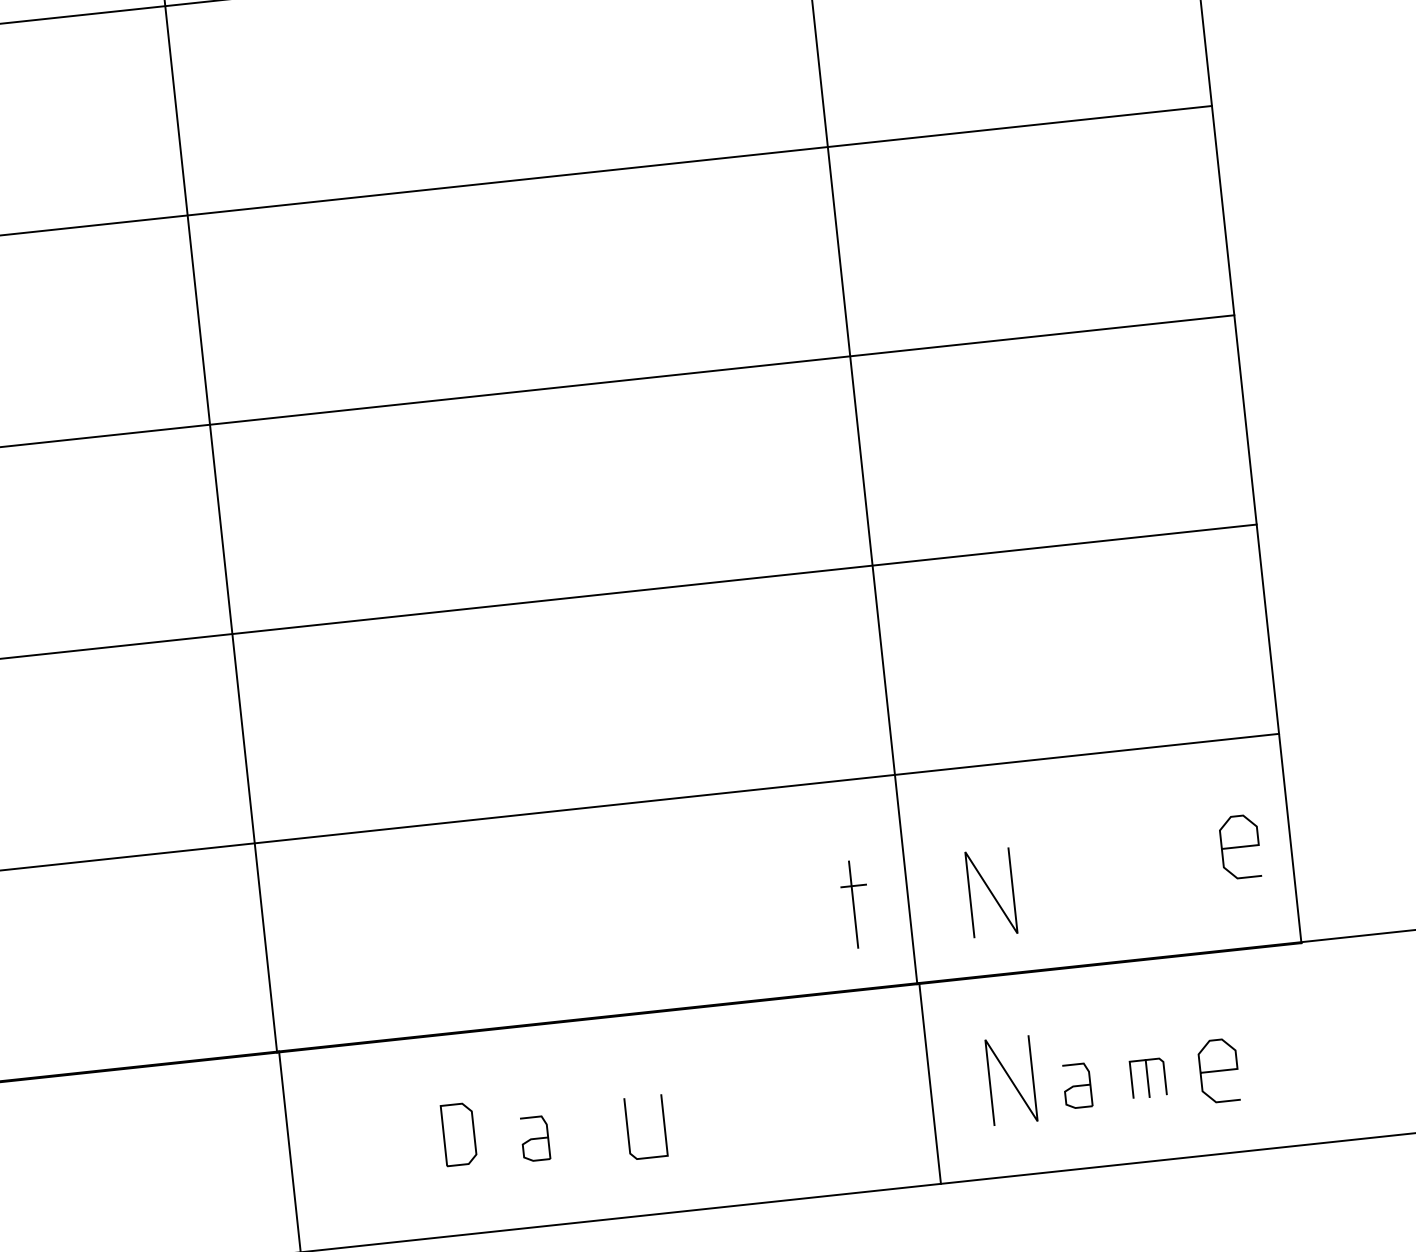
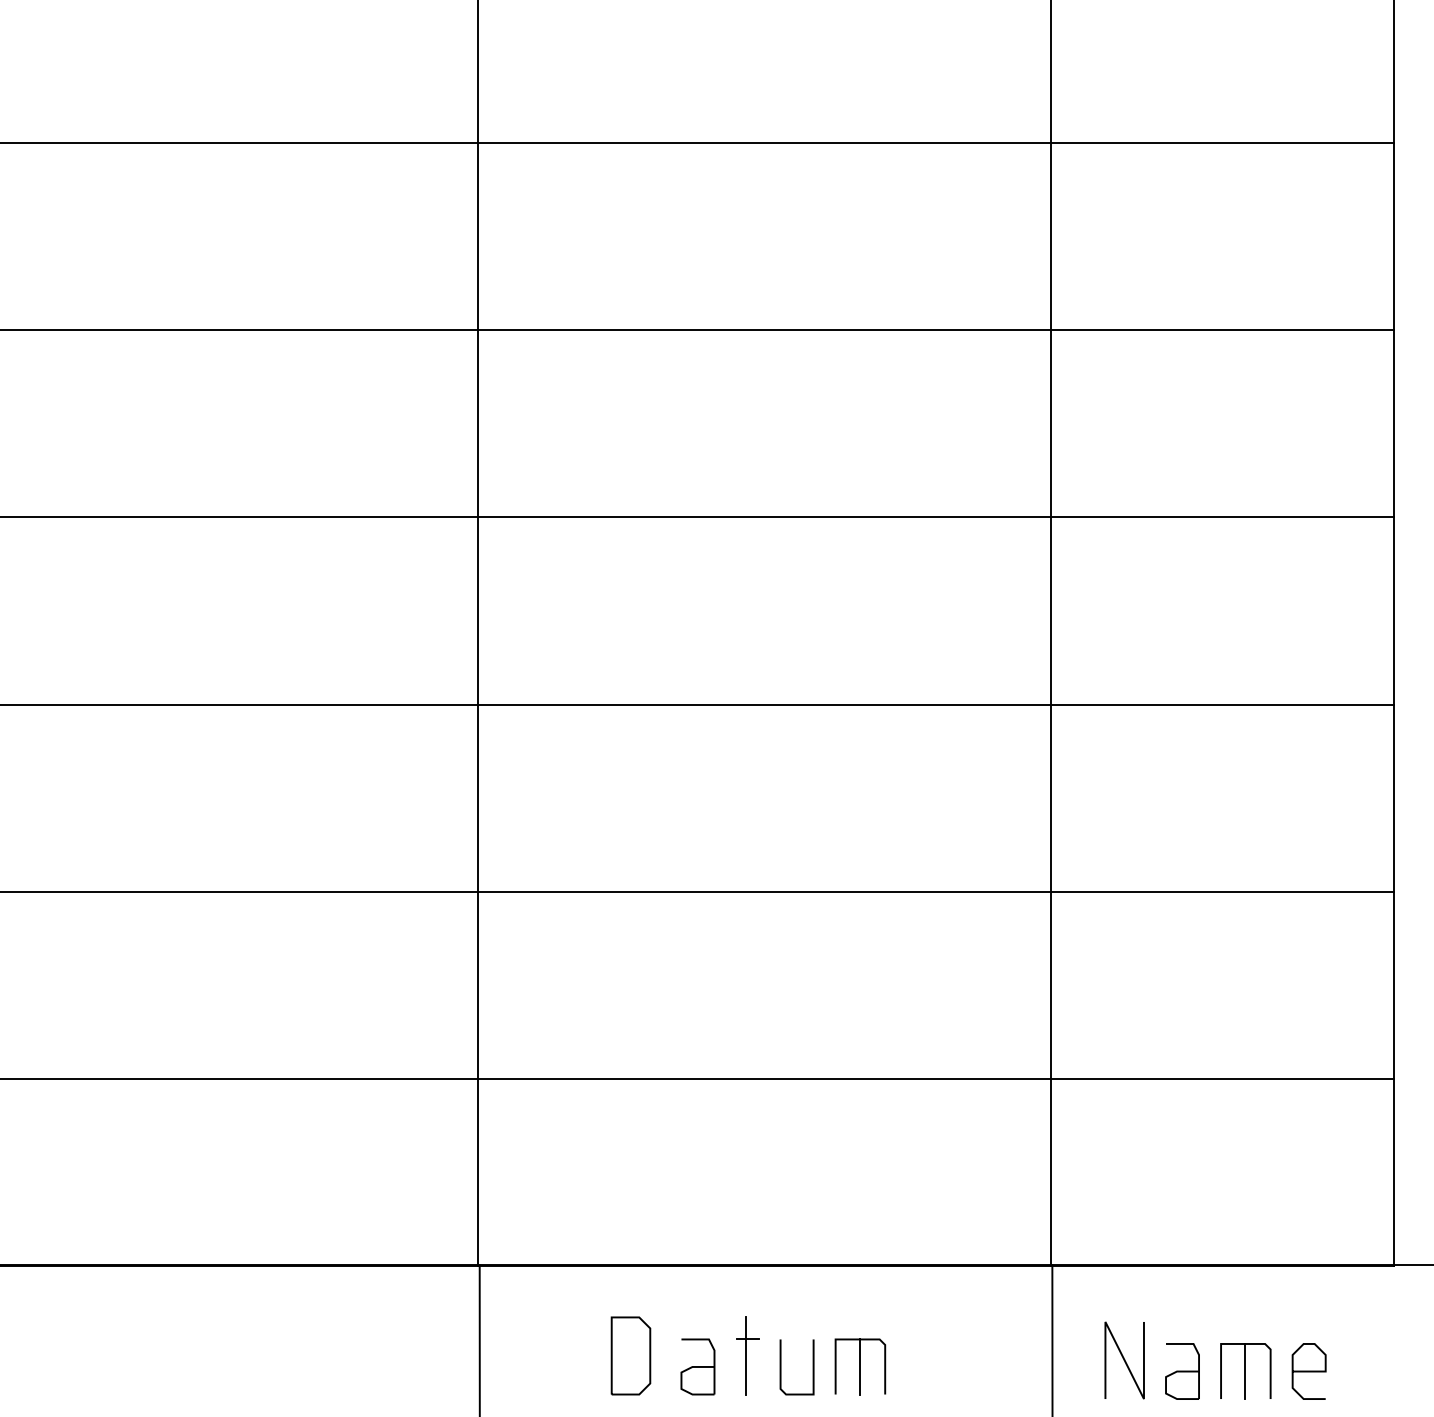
curve: (1239, 847) -> (1348, 1175), removed
line: (991, 892) -> (1124, 1192), removed
part: (855, 903) -> (747, 1355), moved
part: (1147, 1078) -> (1245, 1371), size x1.67
part: (1077, 1086) -> (1182, 1371), size x1.43
part: (716, 1118) -> (860, 1366), added
part: (458, 1134) -> (630, 1355), size x1.43
part: (534, 1138) -> (697, 1366), size x1.43

